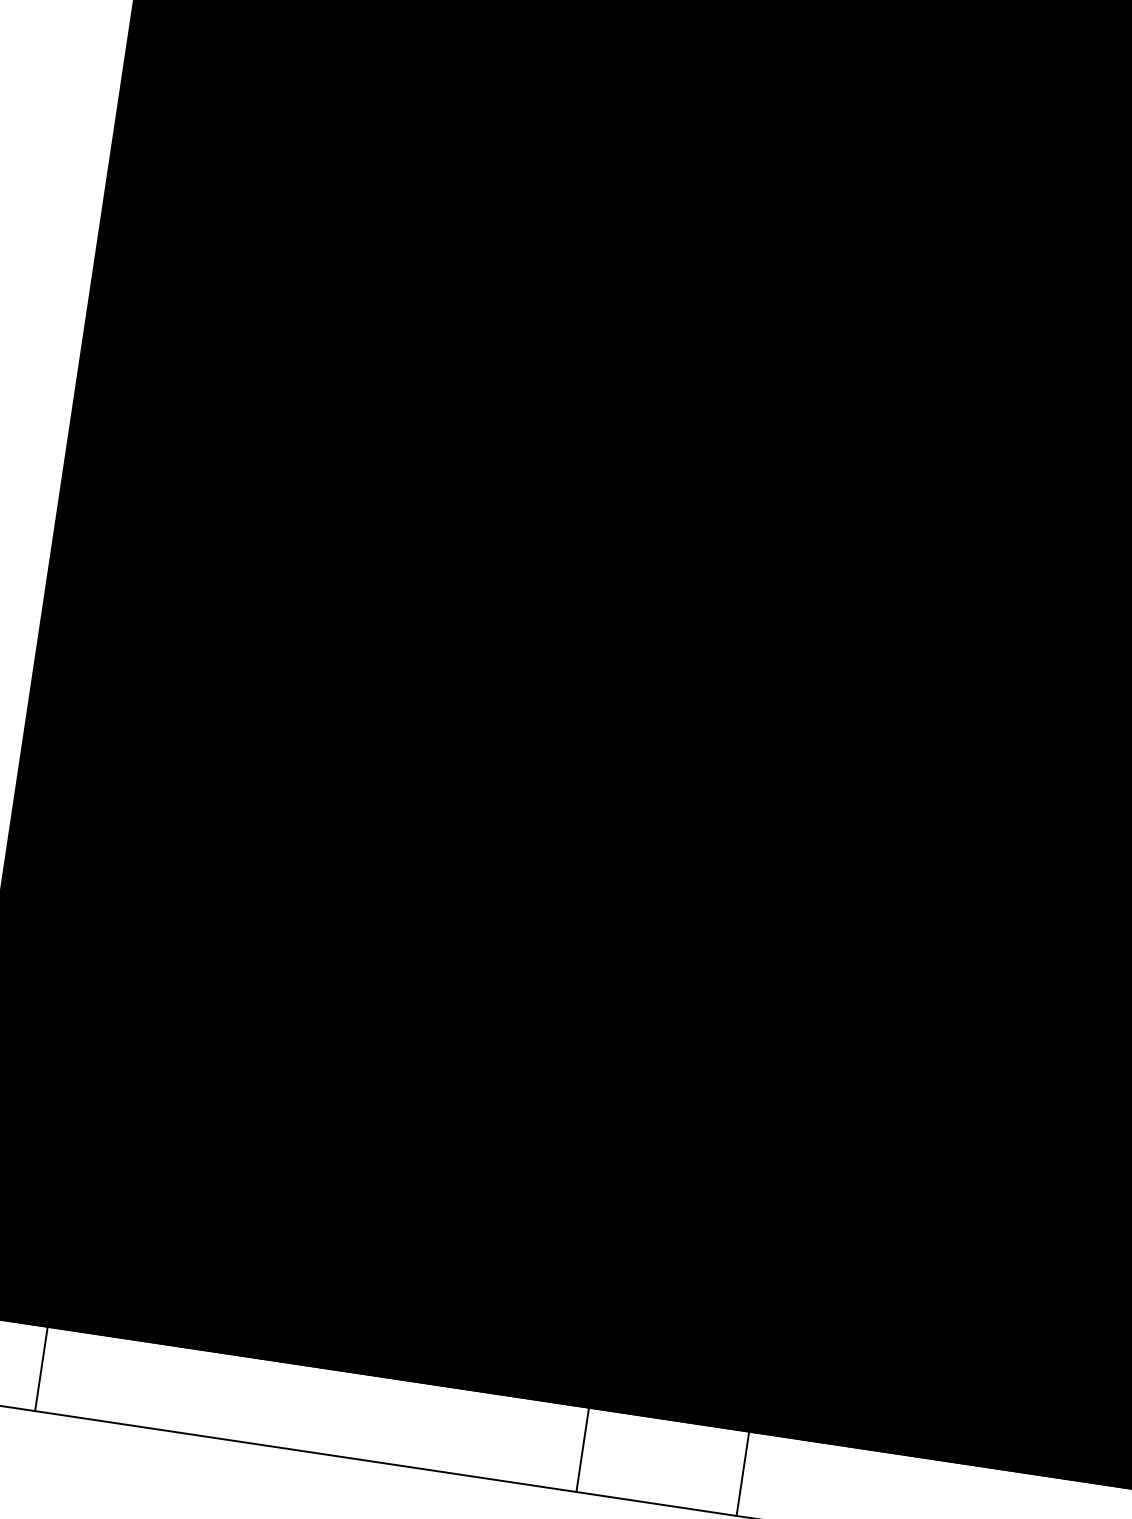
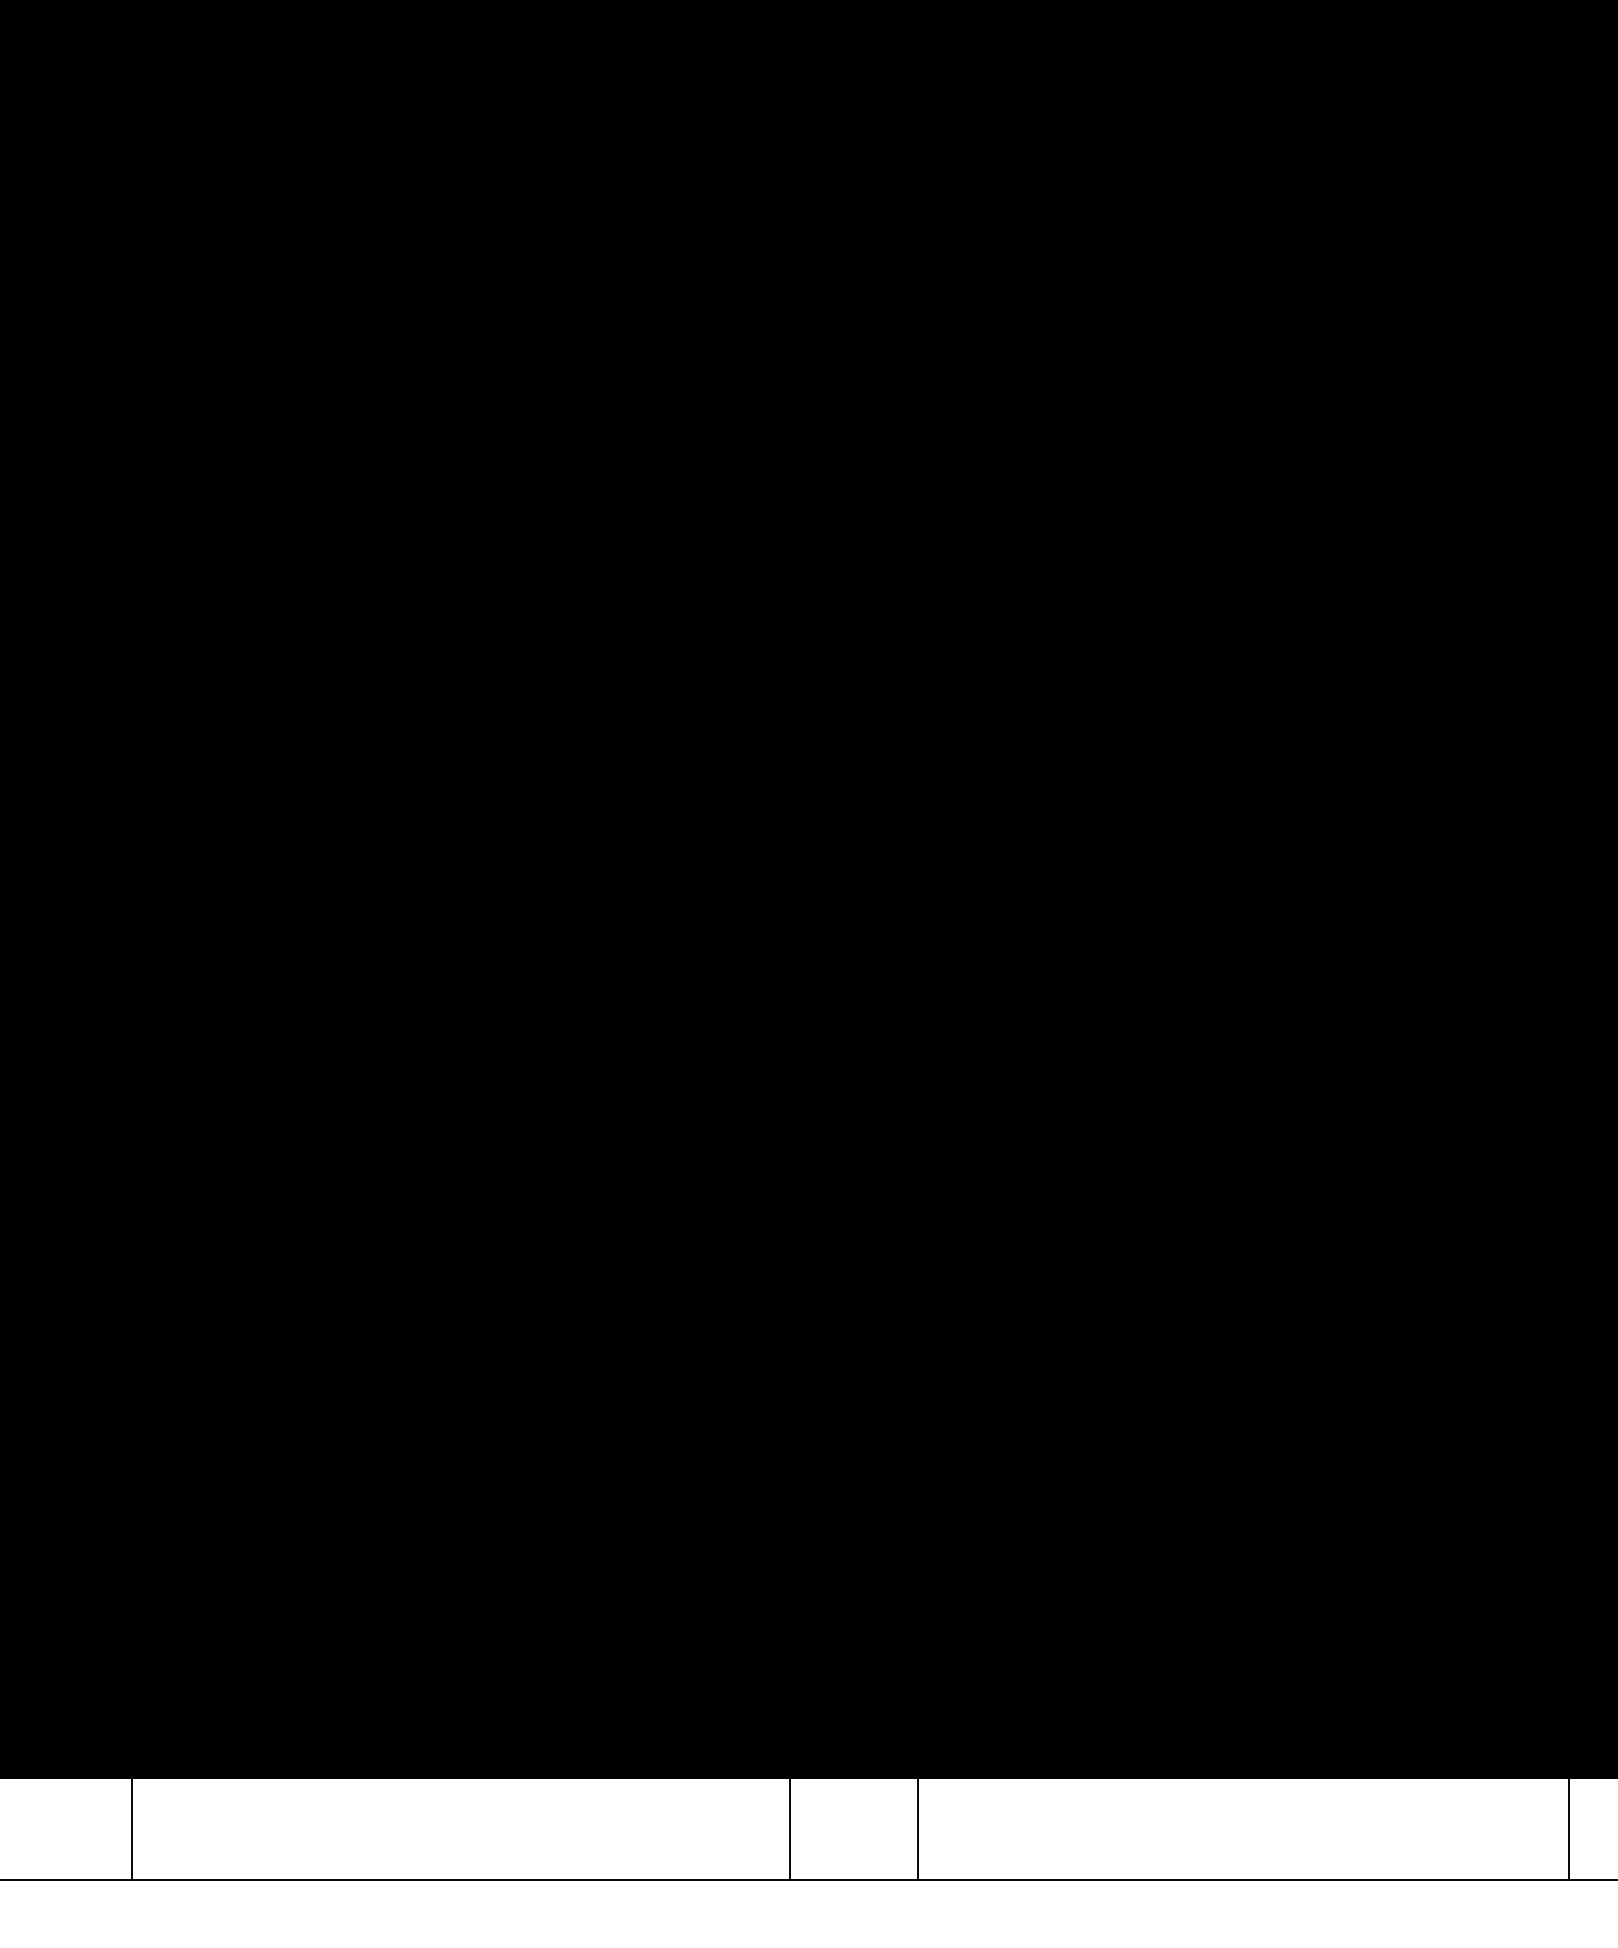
line: (41, 1368) -> (131, 1828), moved
line: (582, 1449) -> (789, 1828), moved

